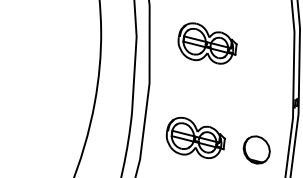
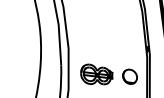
part: (206, 43) -> (96, 23), removed

